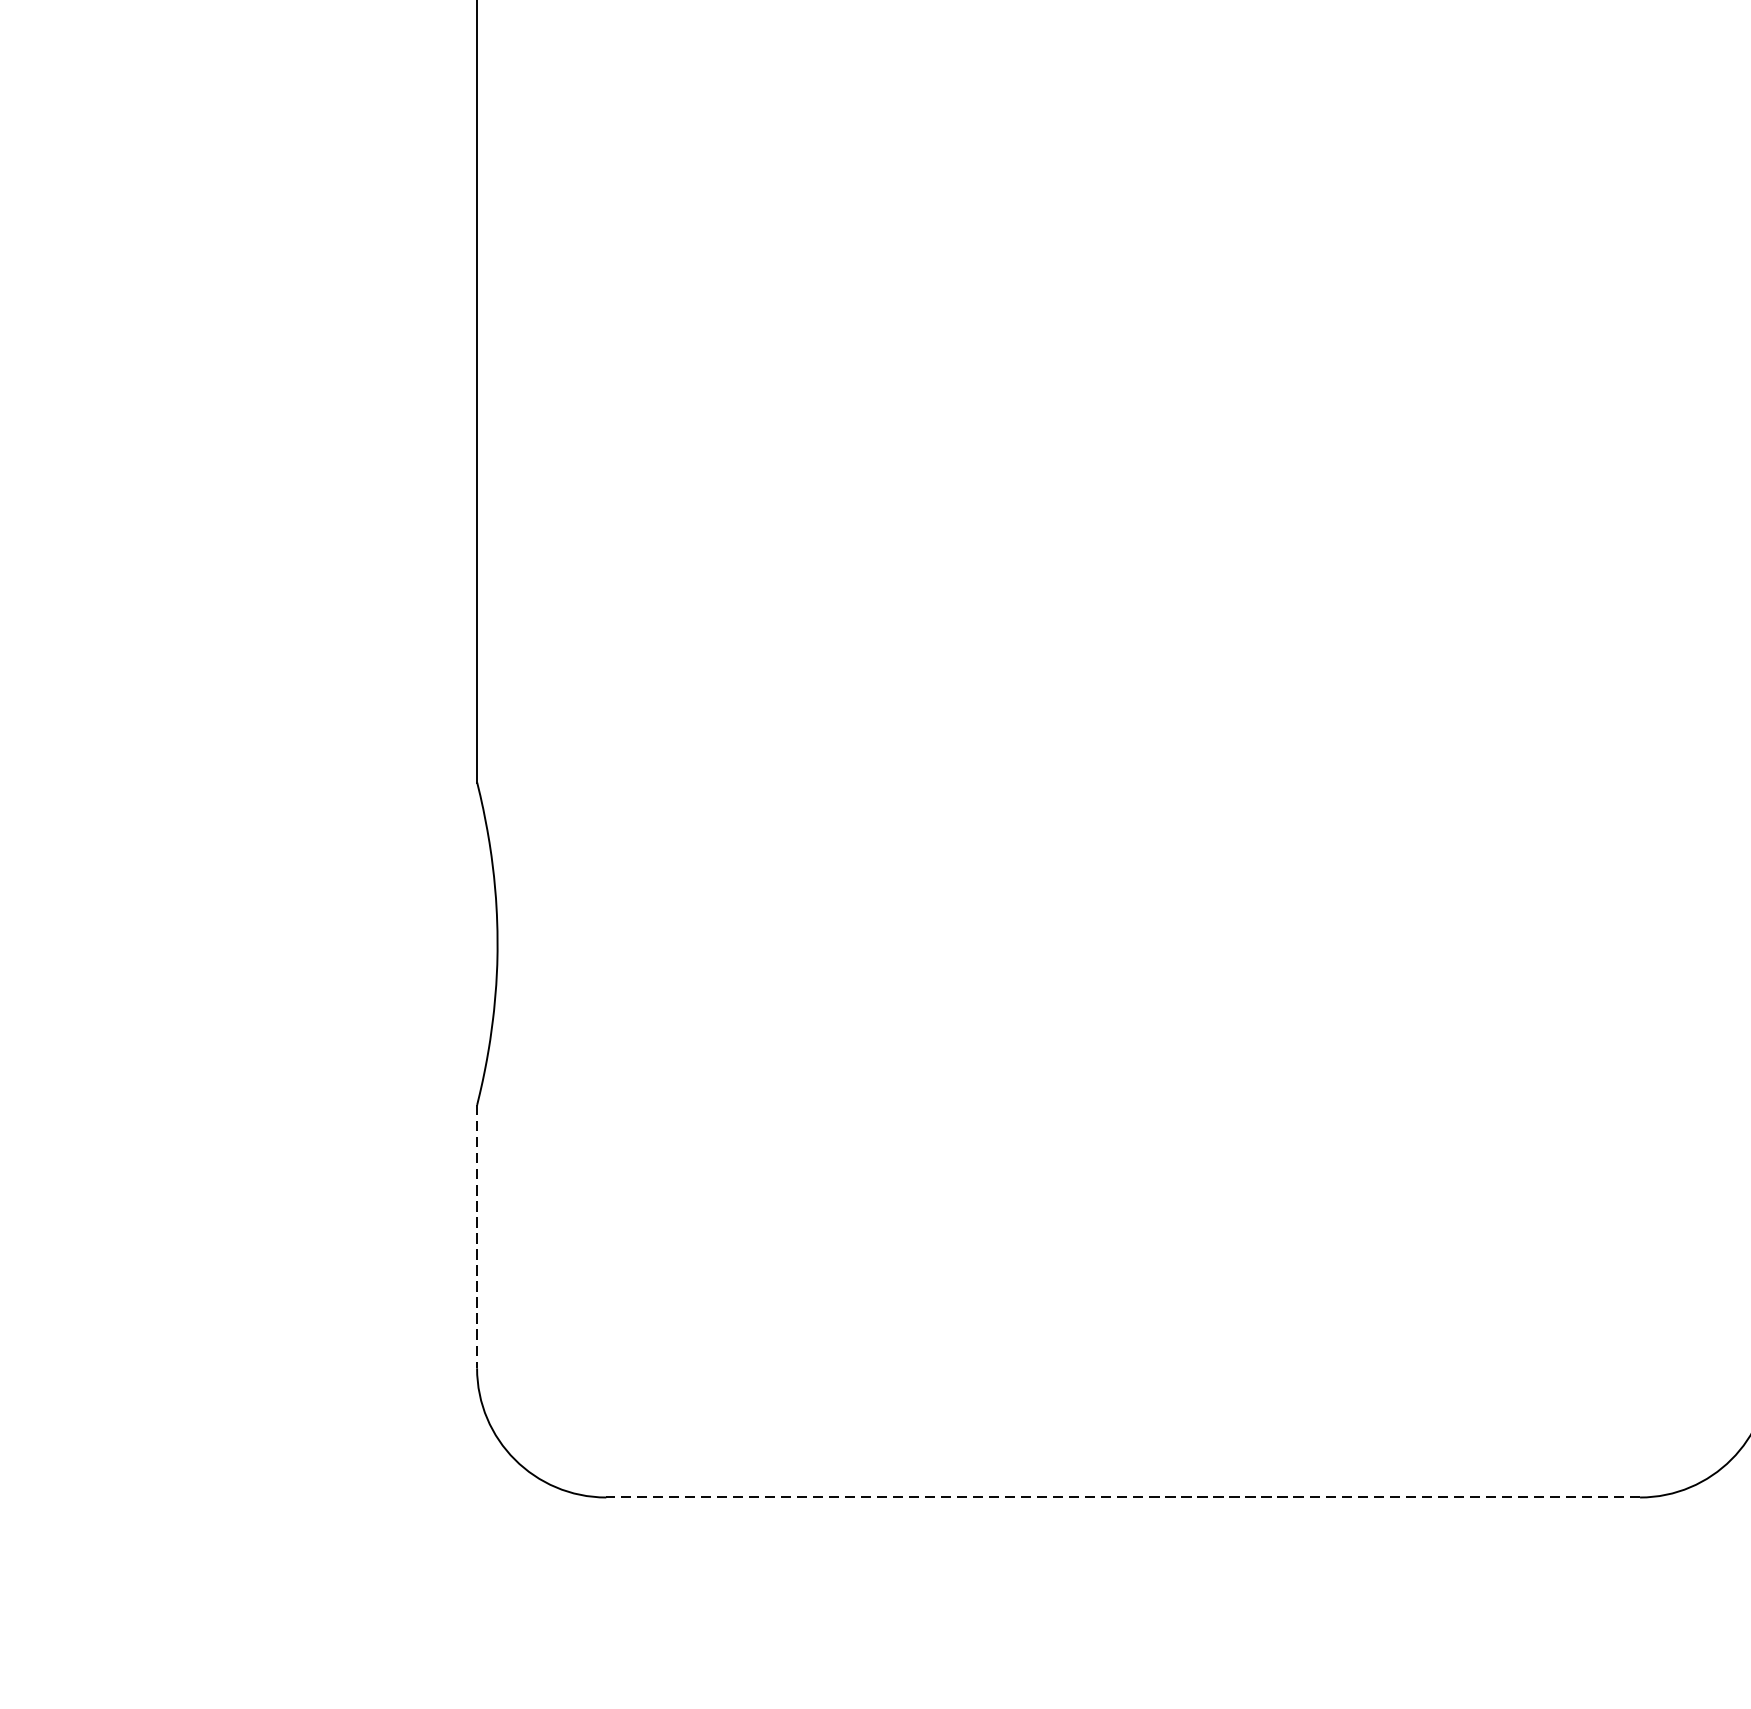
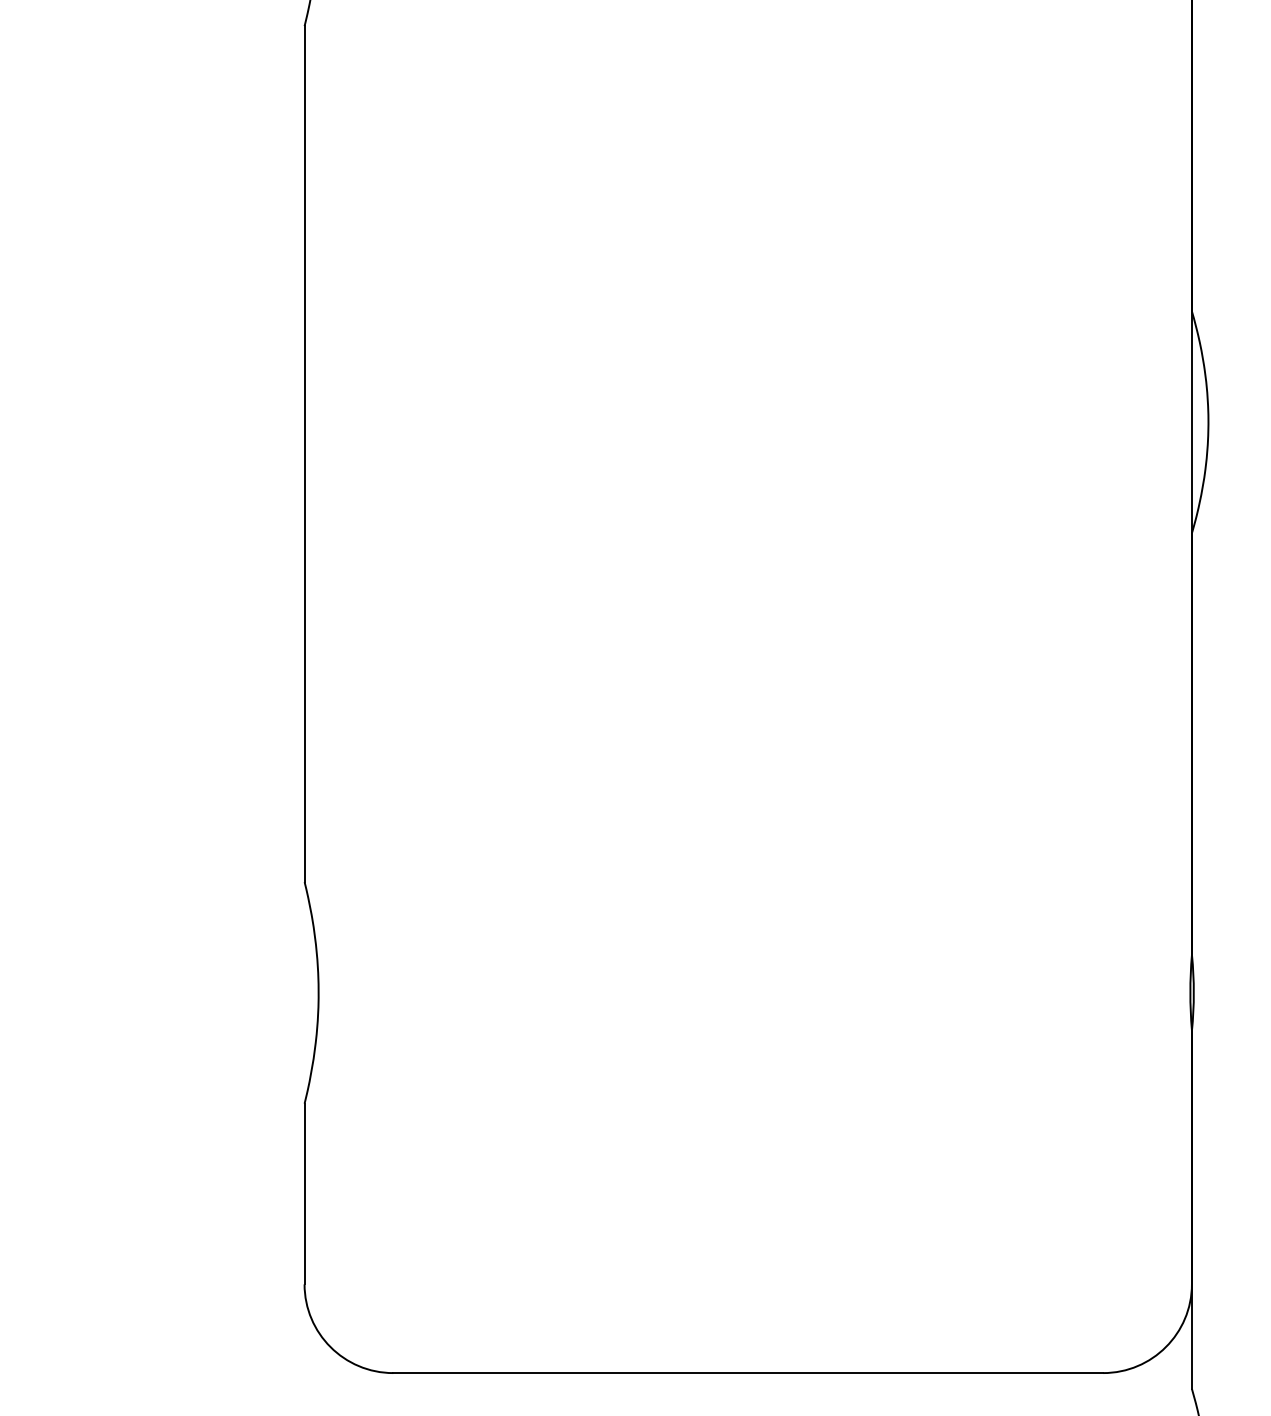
line: (476, 1237) -> (304, 1194), dashed -> solid
line: (1123, 1498) -> (748, 1373), dashed -> solid

